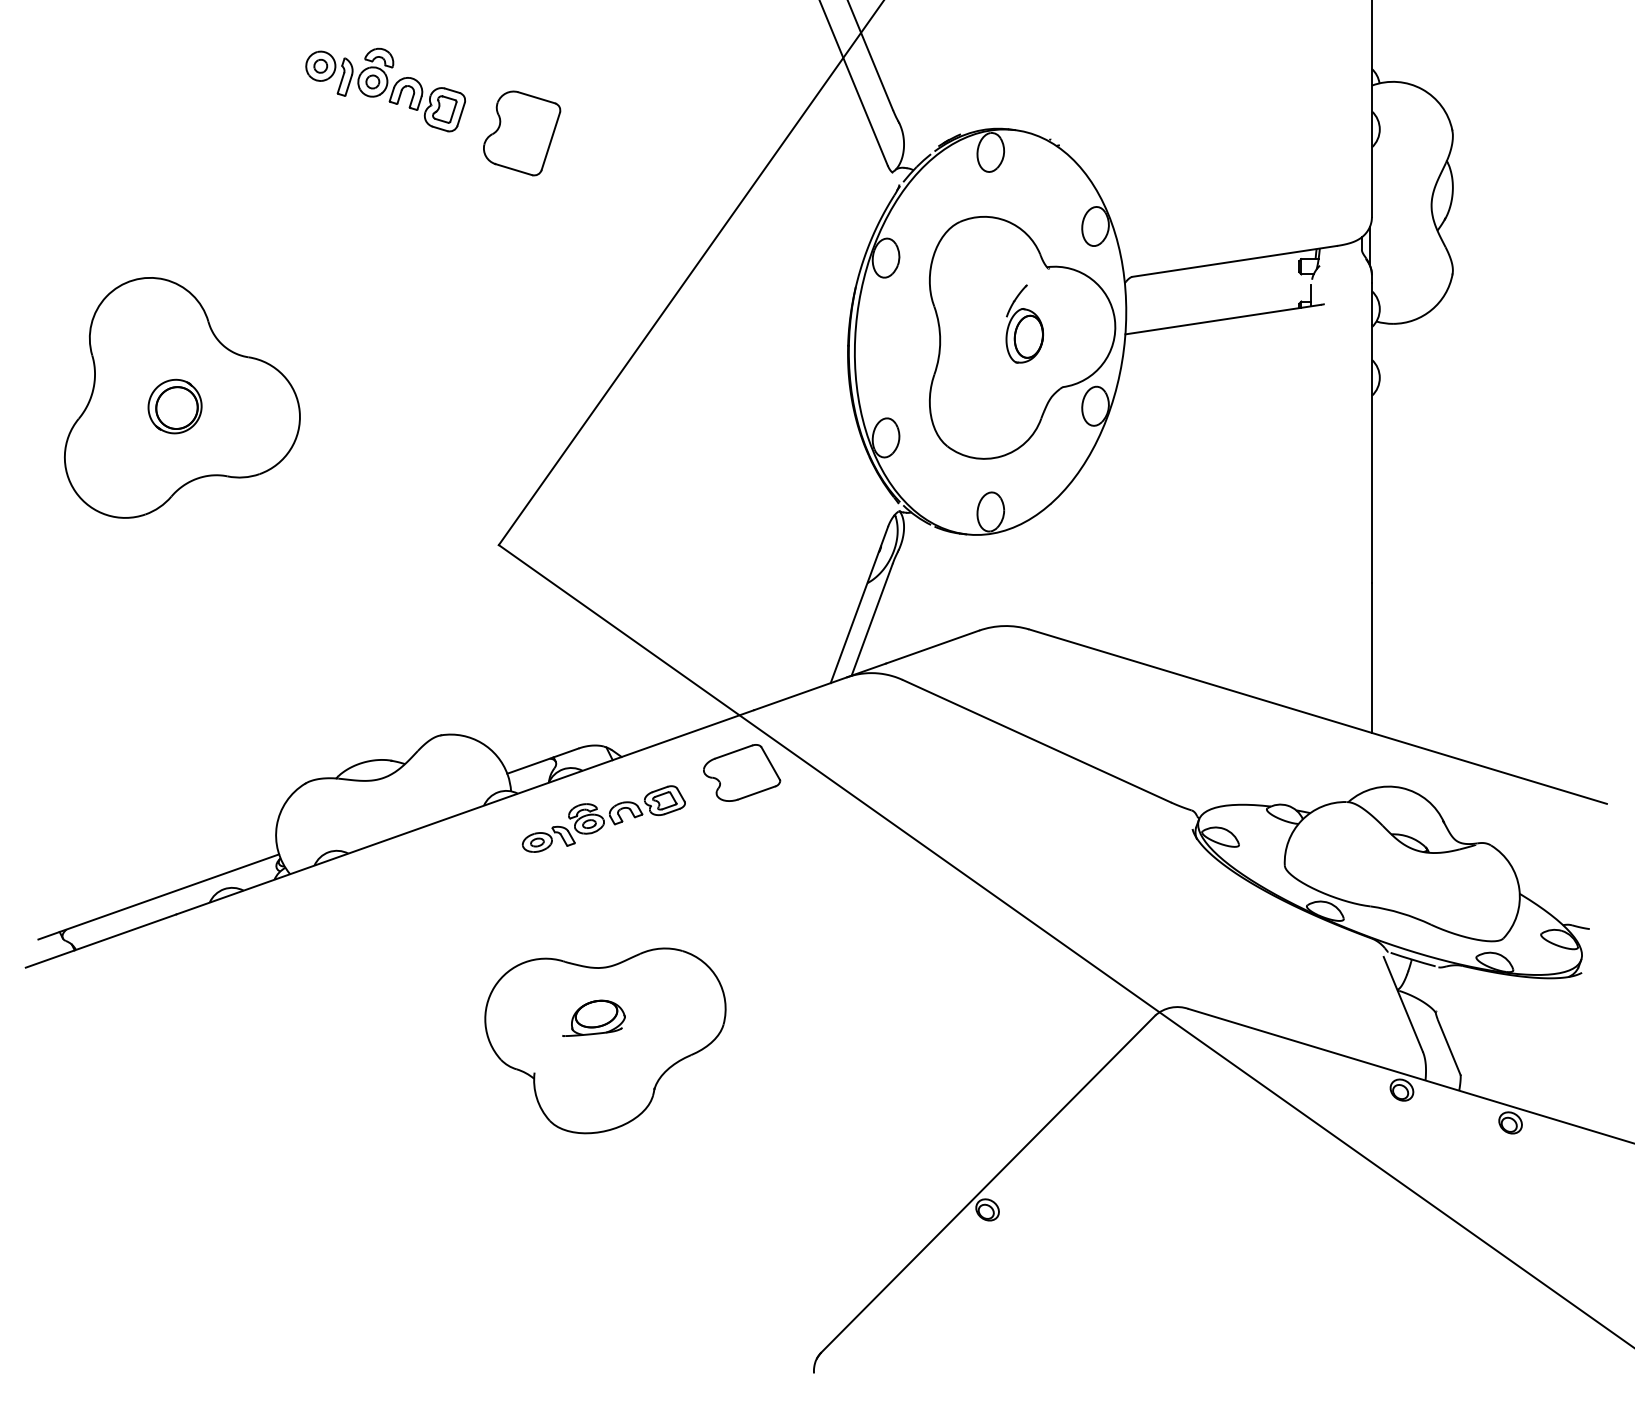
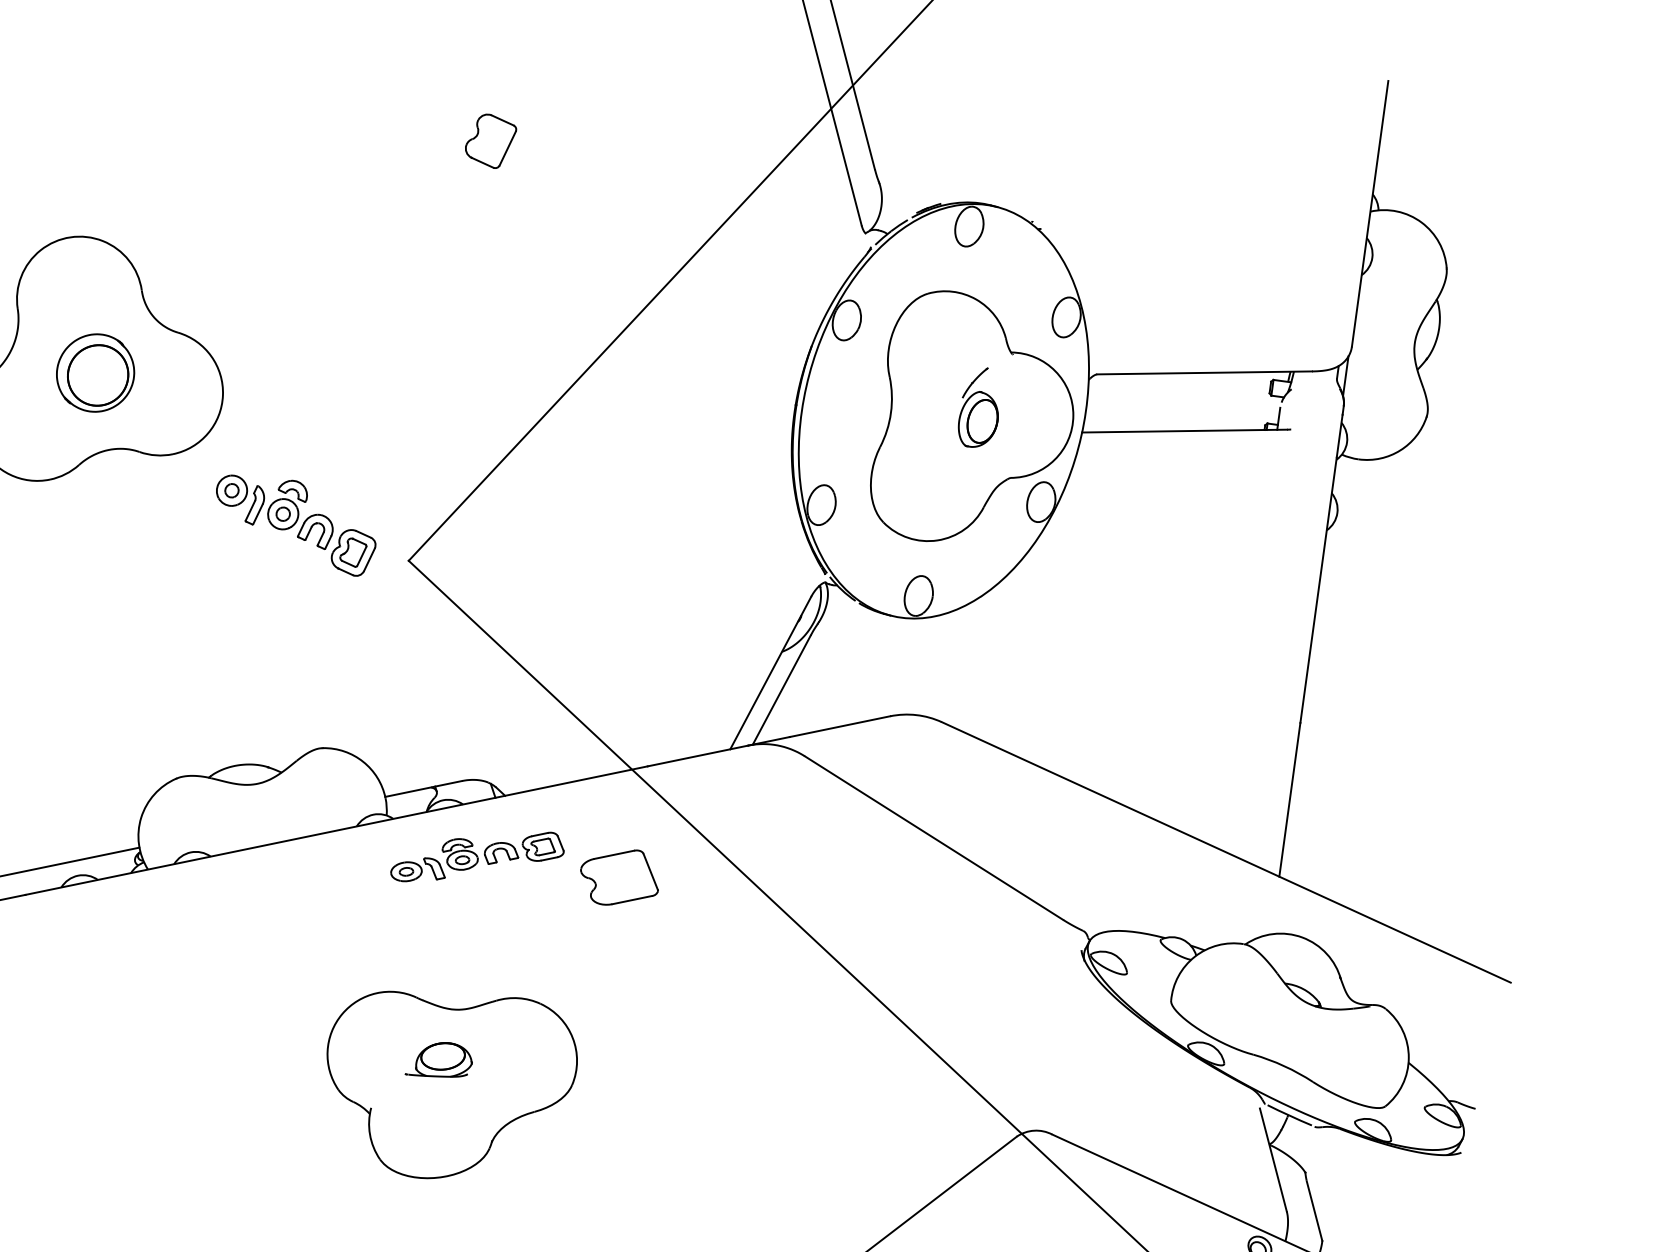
part: (385, 89) -> (295, 523), moved
part: (522, 133) -> (490, 141), size x0.6
part: (174, 406) -> (95, 372), size x1.4
part: (742, 772) -> (620, 877), moved

